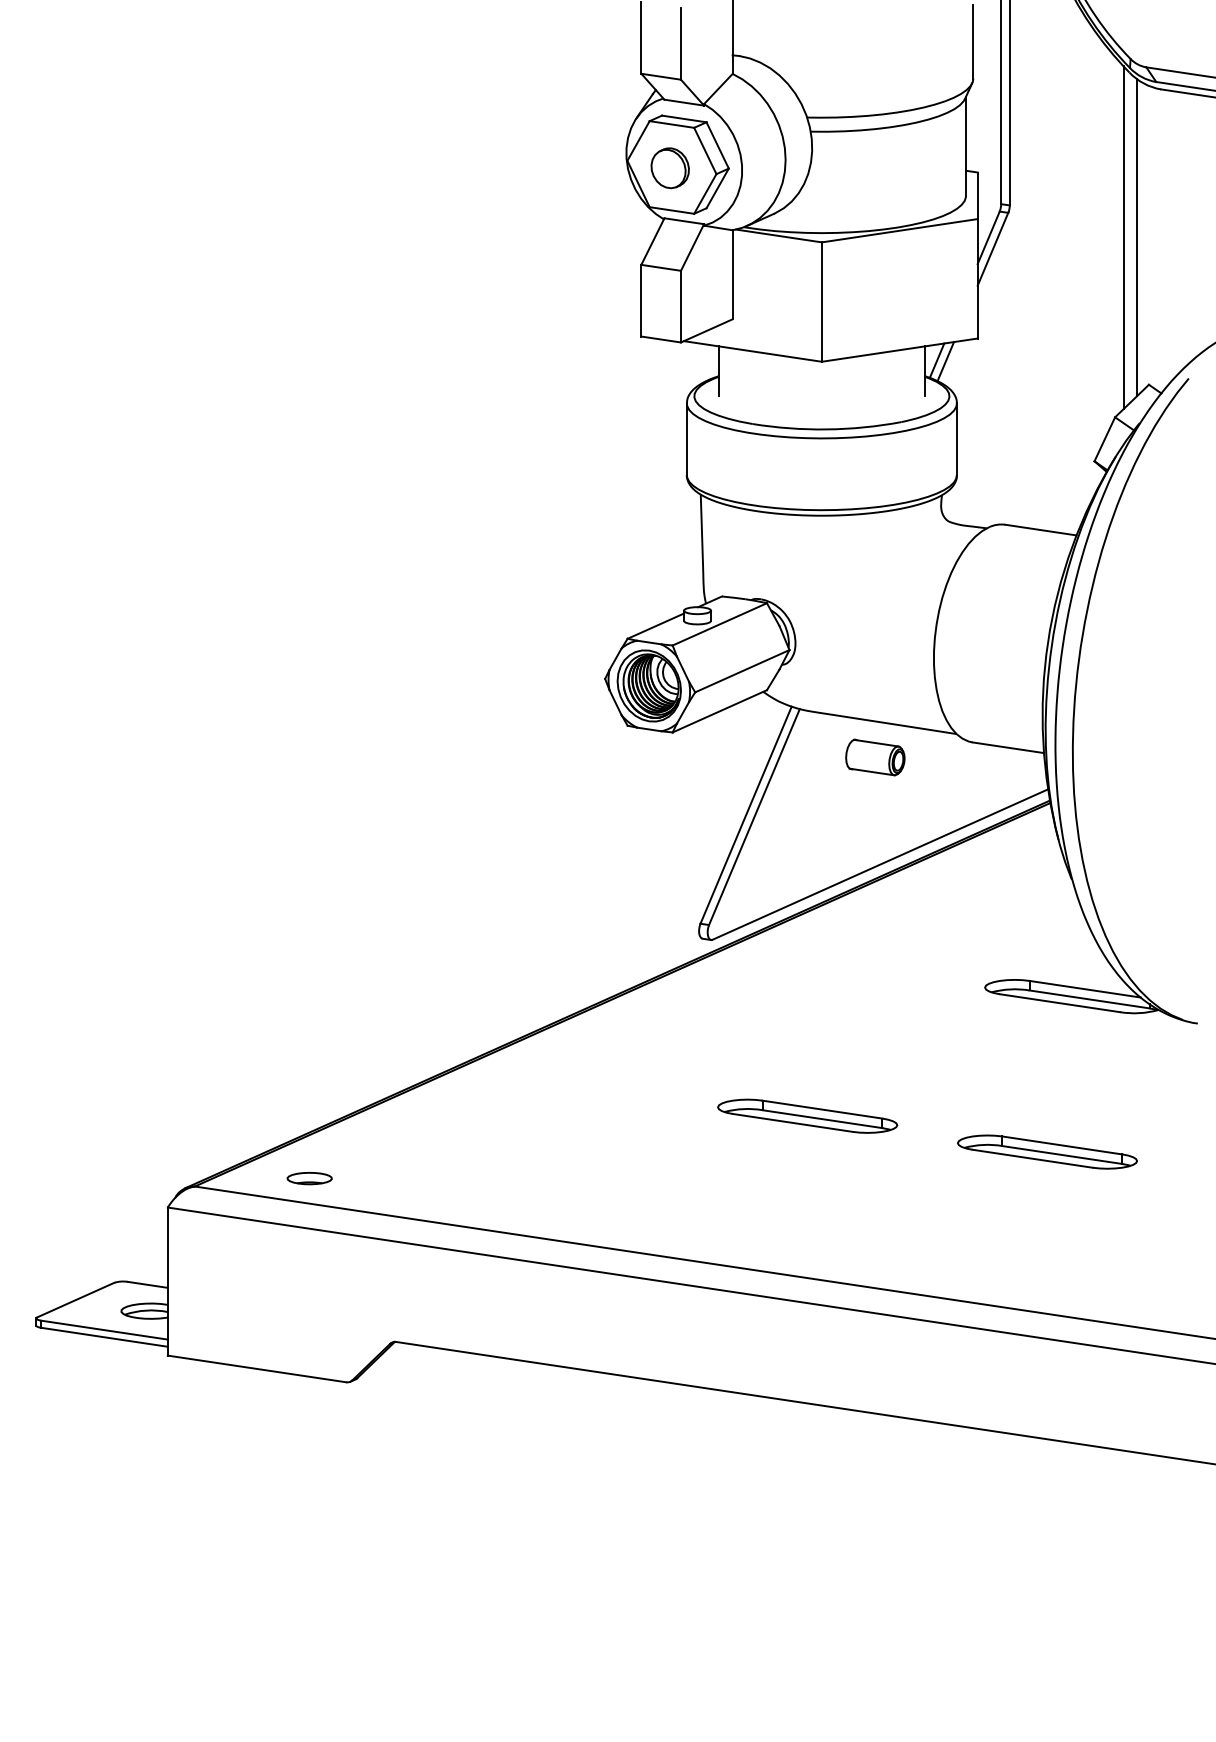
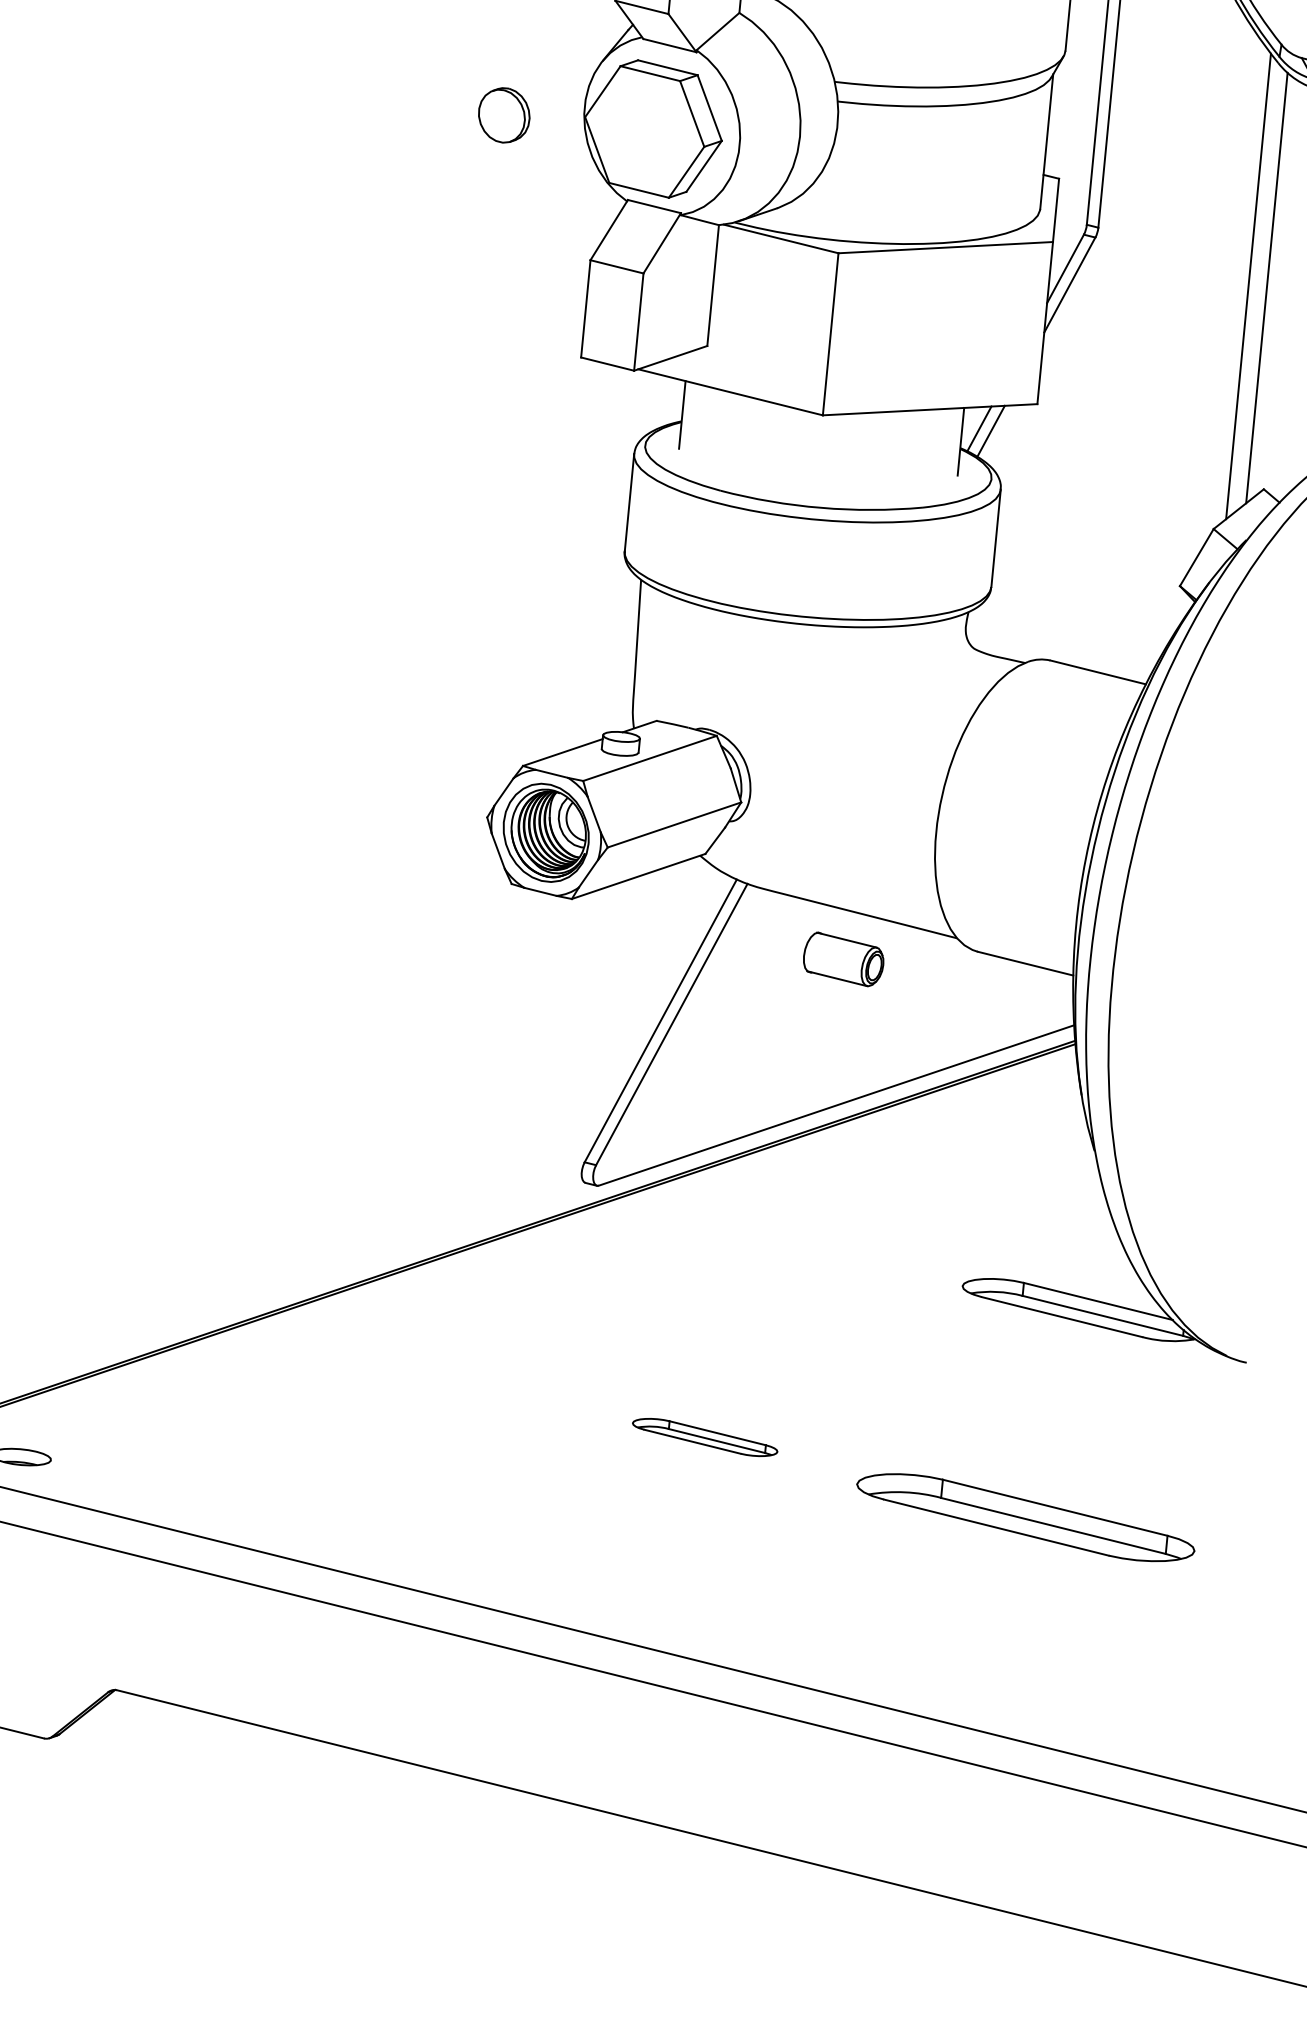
part: (669, 168) -> (503, 115), moved
part: (807, 1115) -> (704, 1436), size x0.6
part: (1047, 1151) -> (1025, 1516), size x1.4

